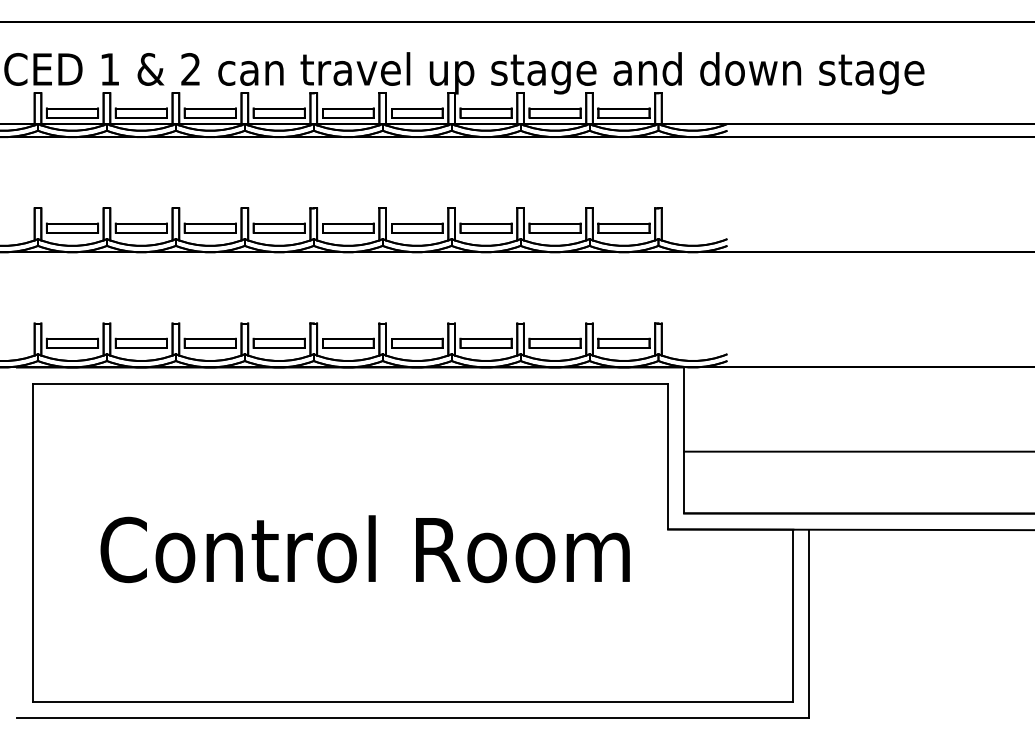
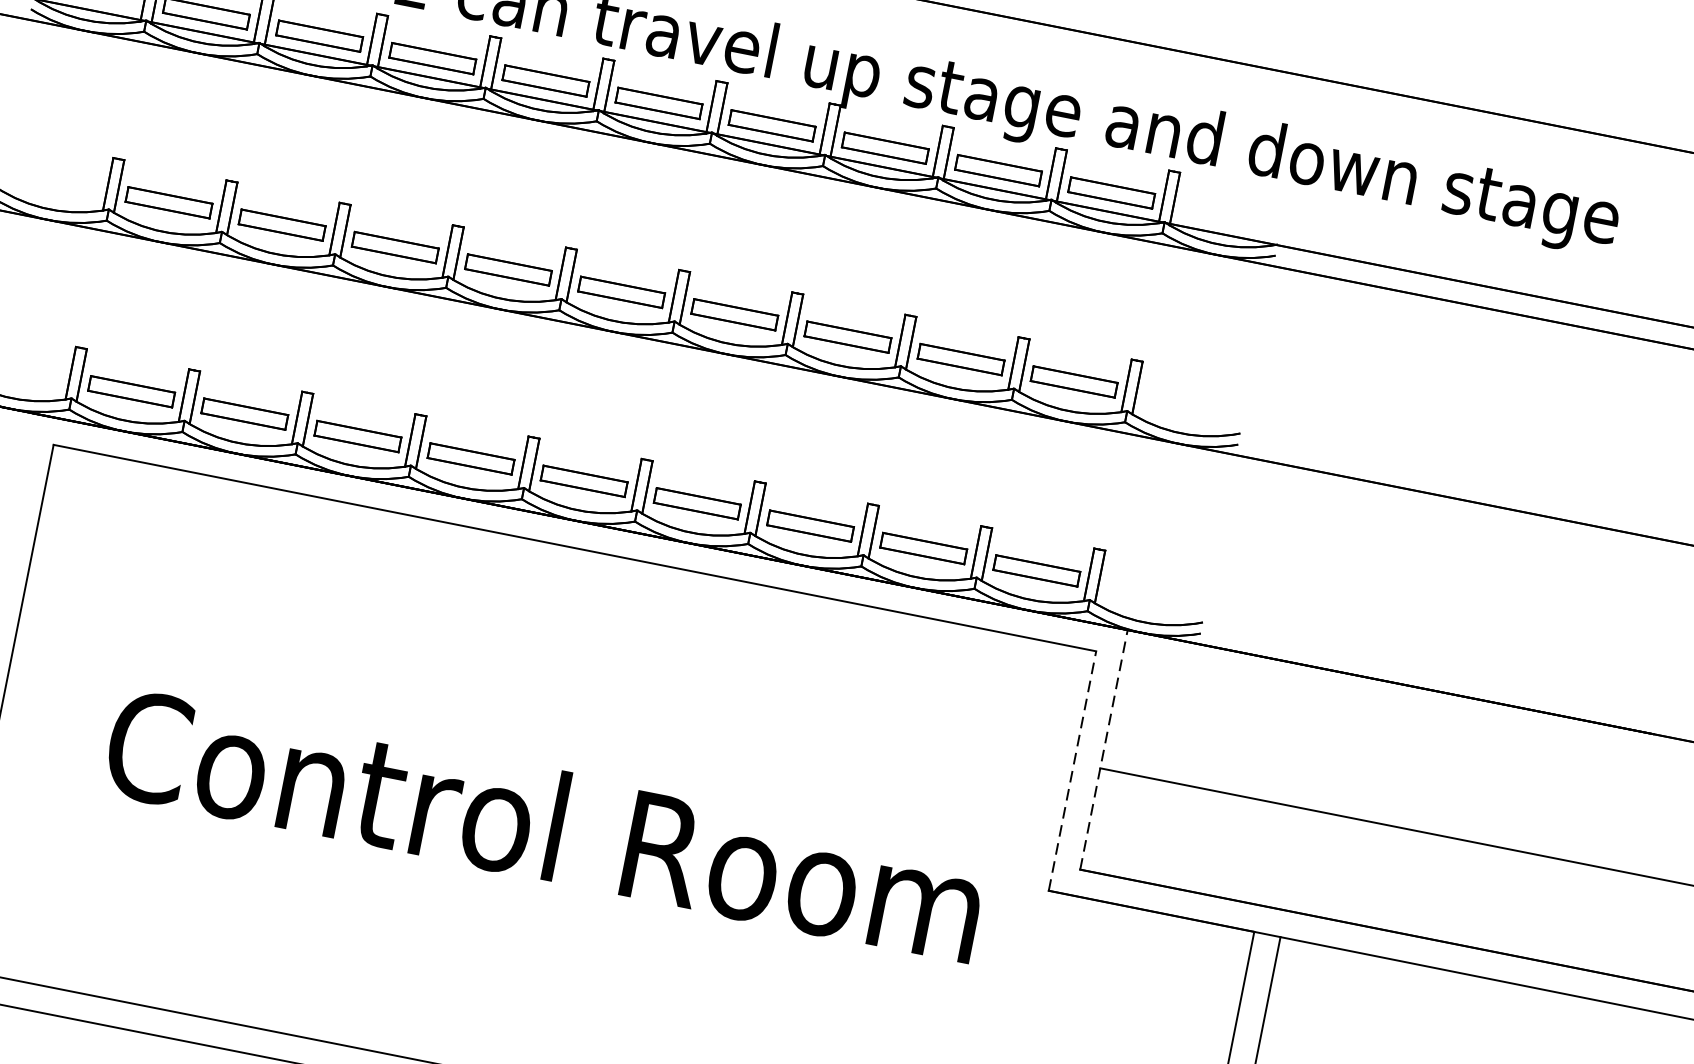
line: (684, 440) -> (1104, 750), solid -> dashed
line: (668, 456) -> (1073, 771), solid -> dashed

